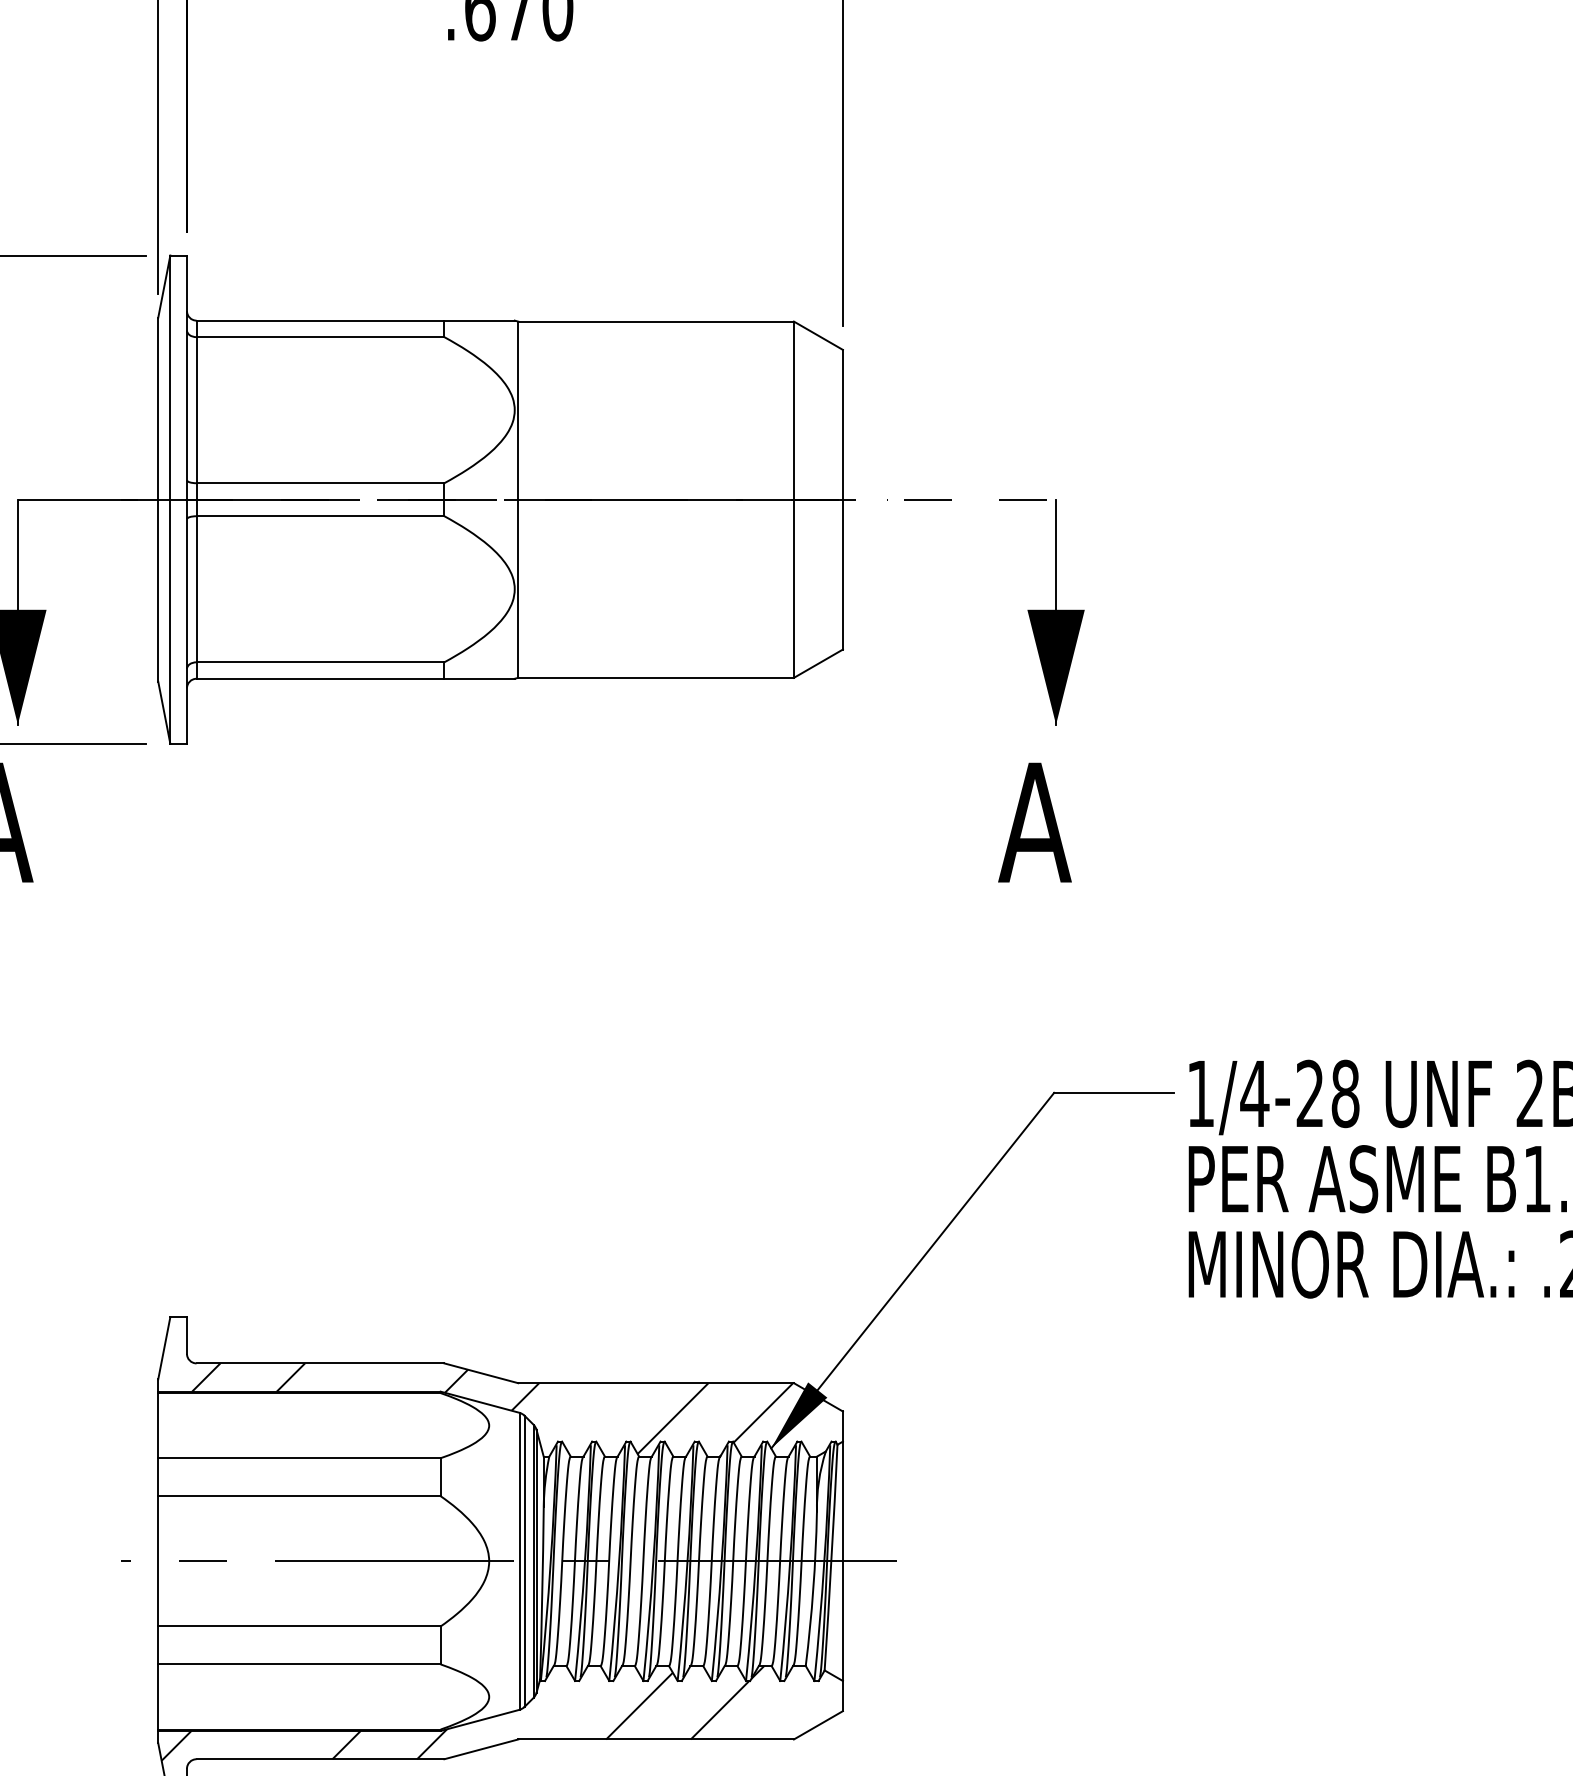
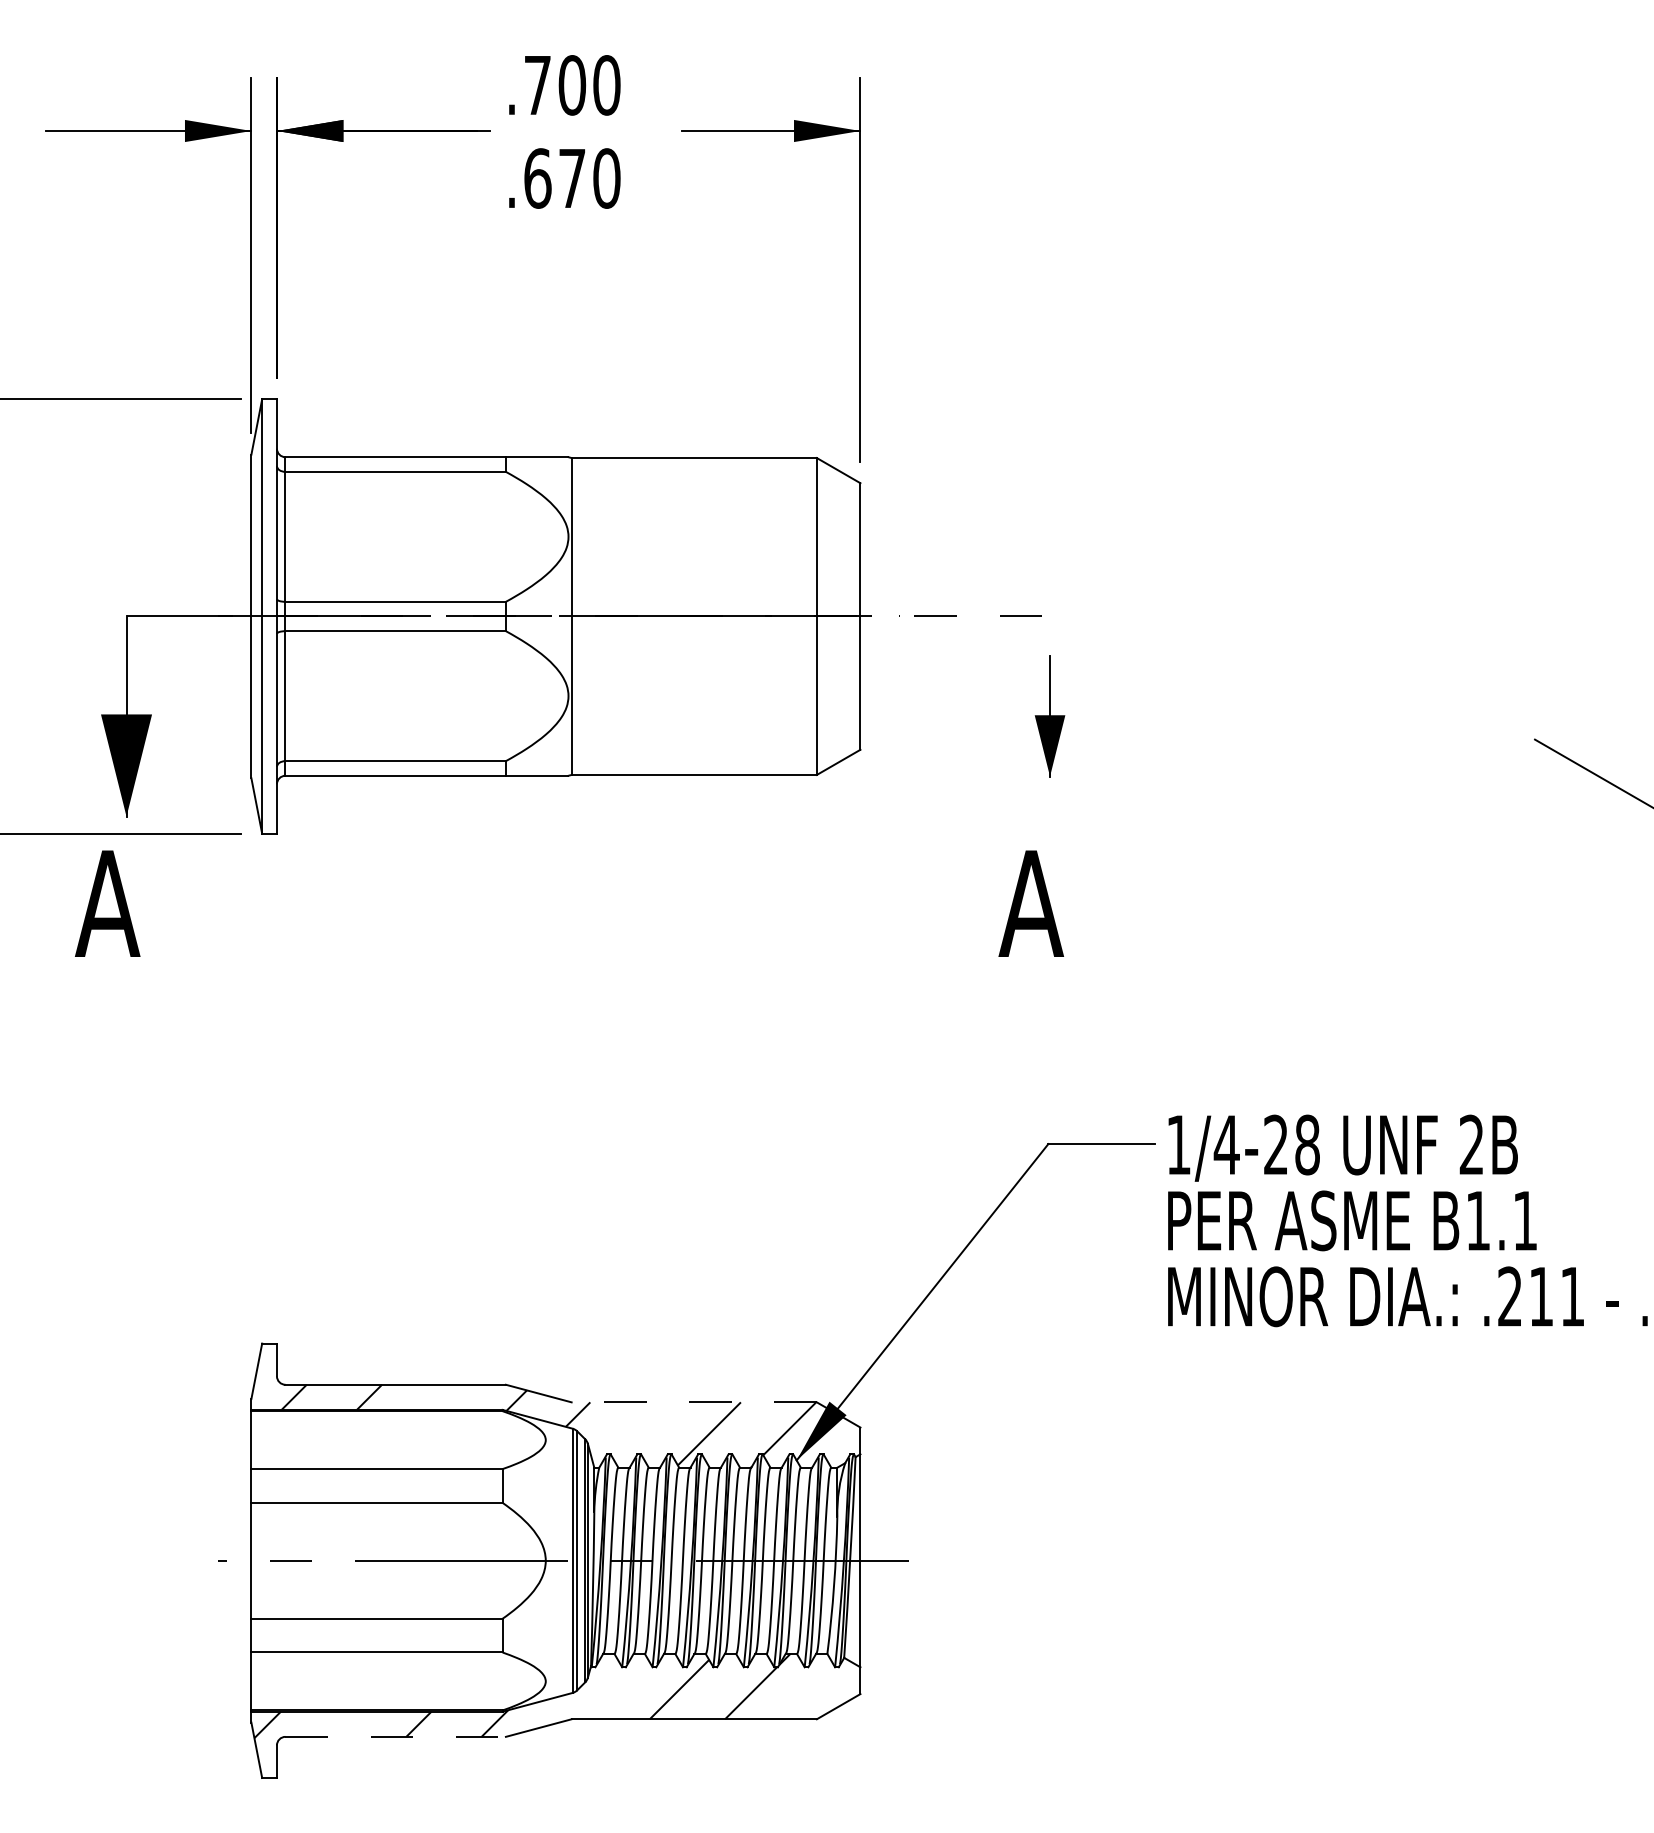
part: (1055, 612) -> (1049, 716), size x0.6
line: (656, 1383) -> (694, 1402), solid -> dashed
line: (321, 1758) -> (396, 1736), solid -> dashed

